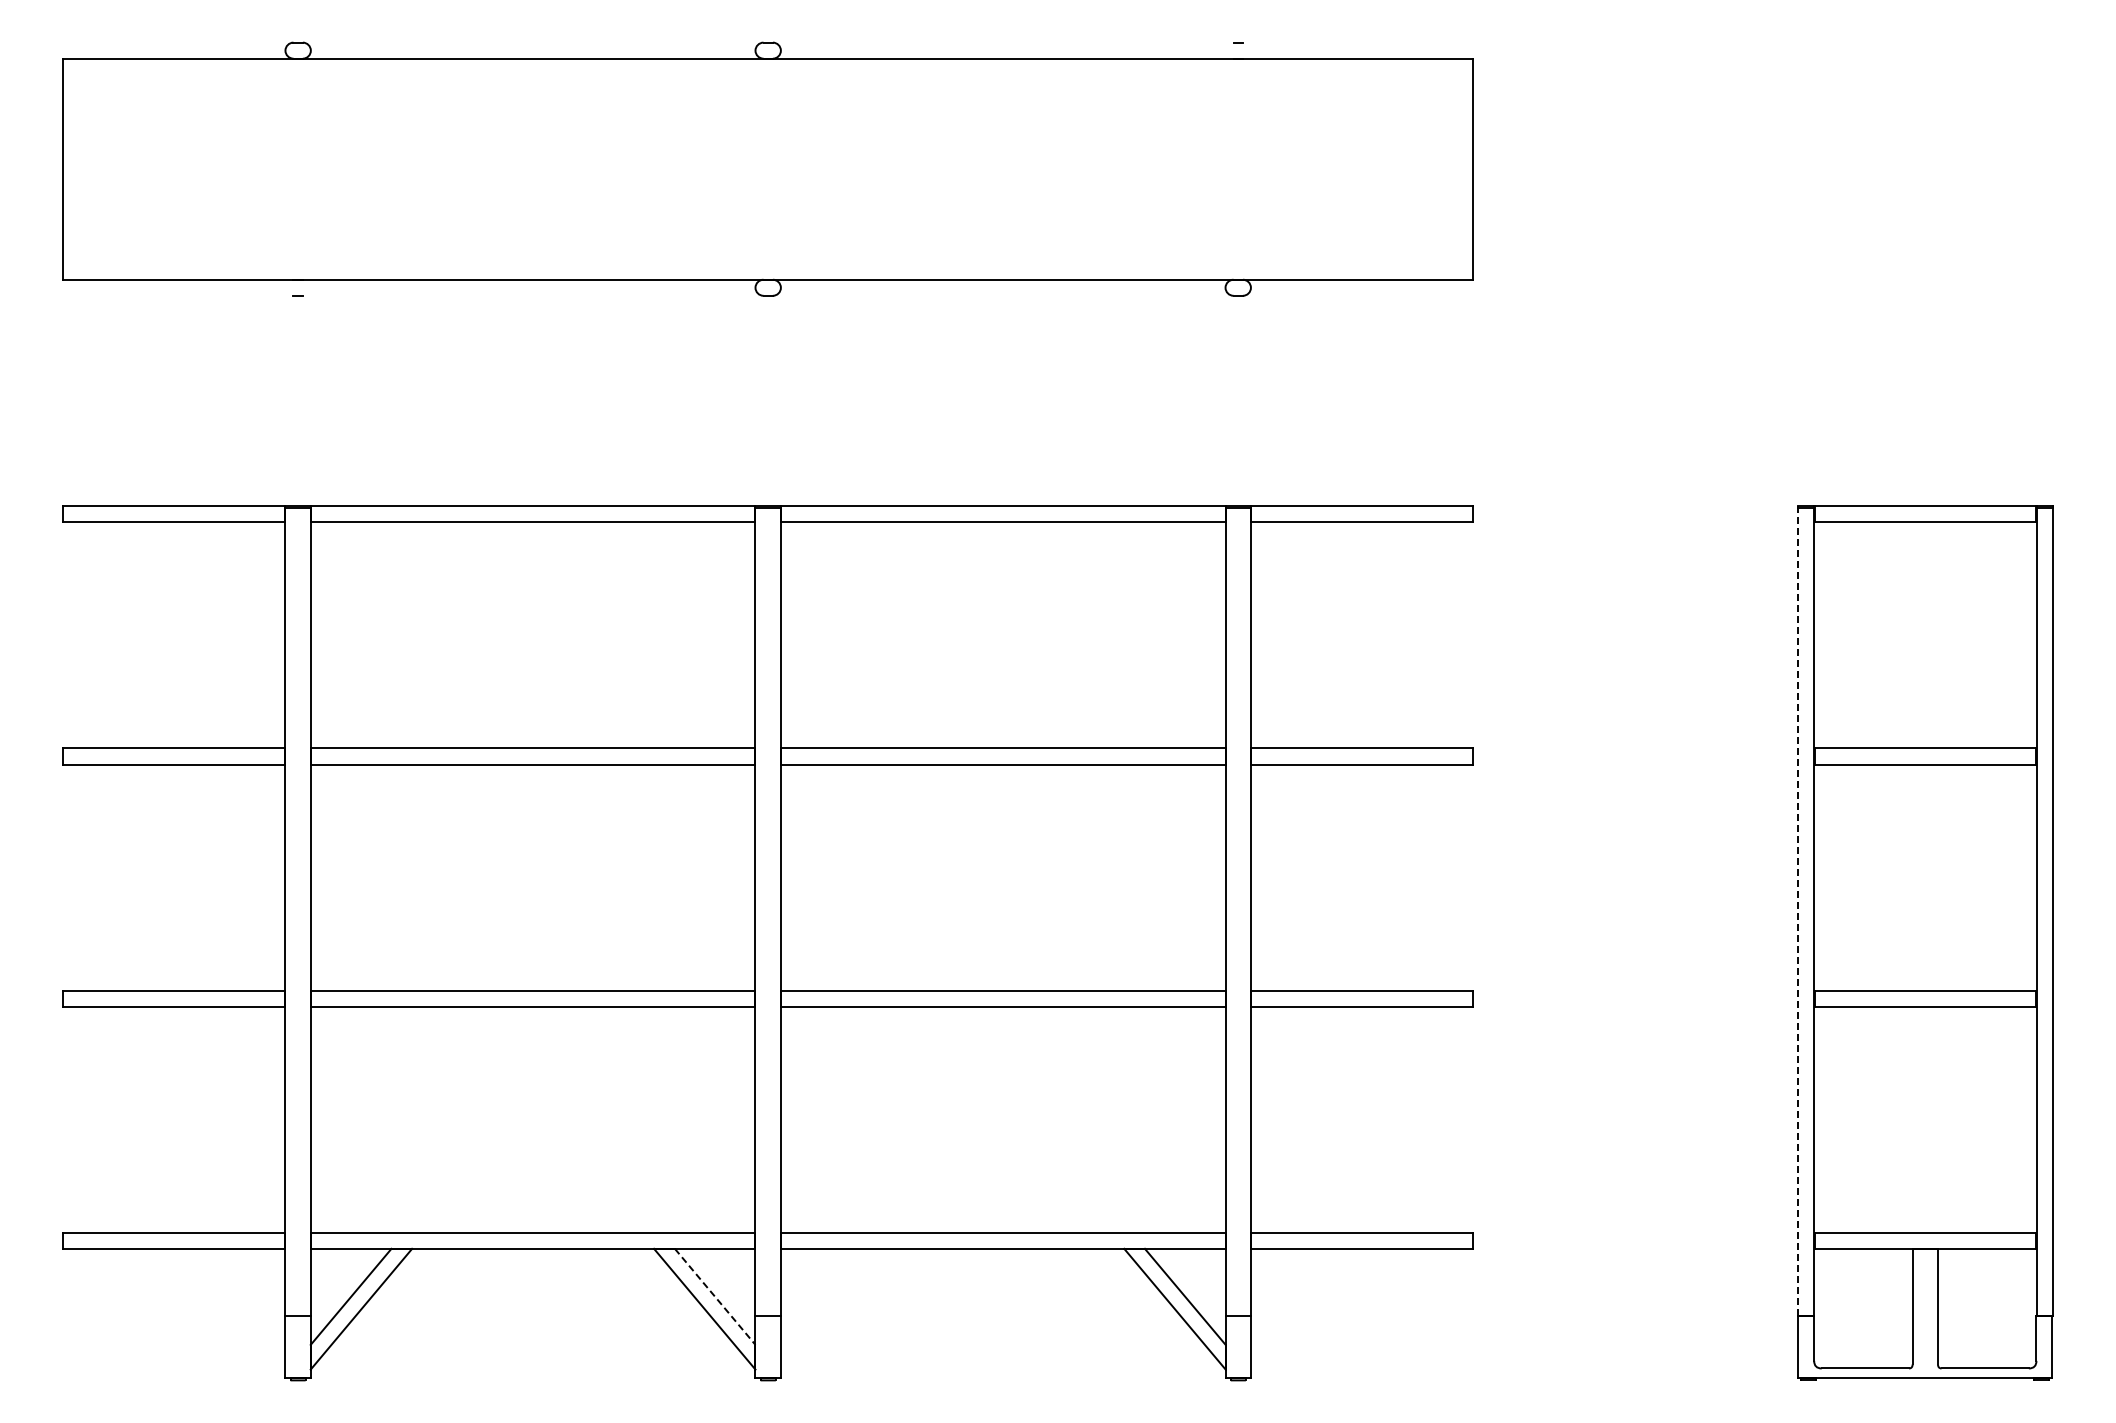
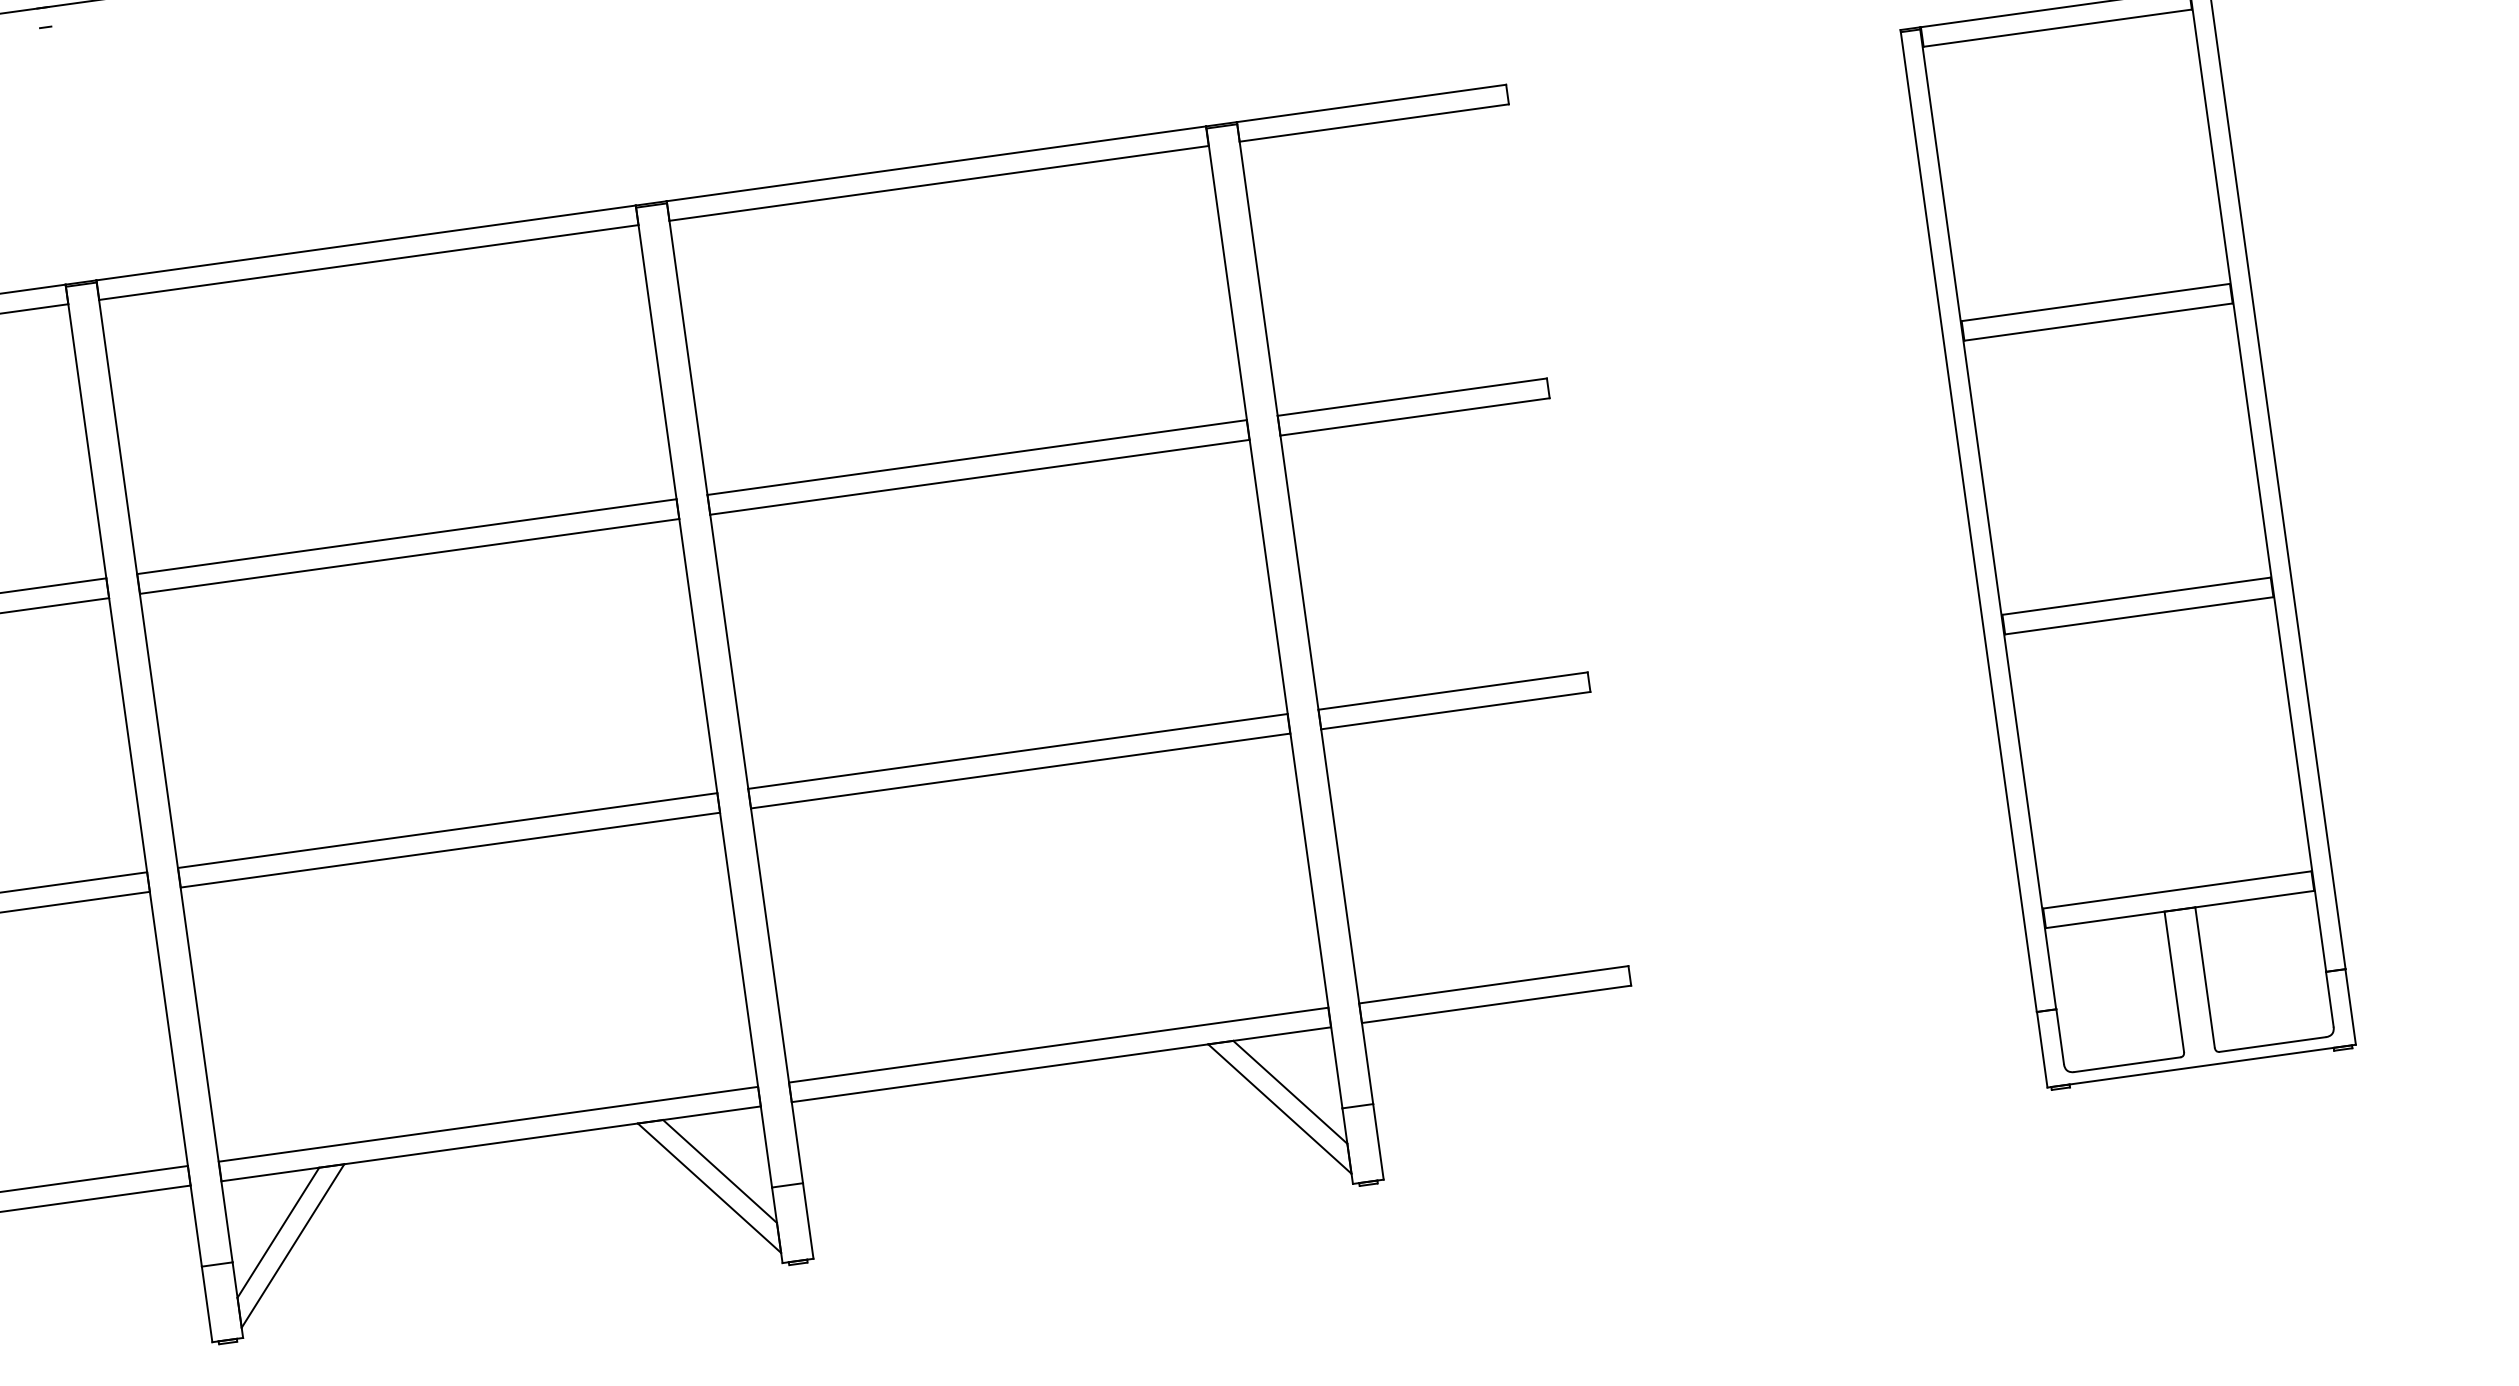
line: (1798, 910) -> (1969, 520), dashed -> solid
line: (715, 1296) -> (720, 1170), dashed -> solid

